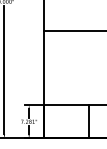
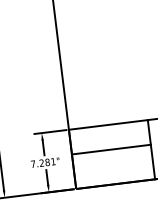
line: (66, 119) -> (111, 150), added

